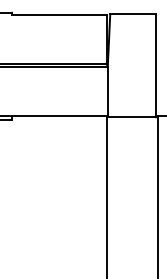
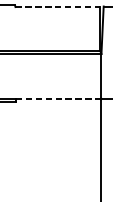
line: (59, 14) -> (57, 6), solid -> dashed
line: (60, 116) -> (58, 98), solid -> dashed

